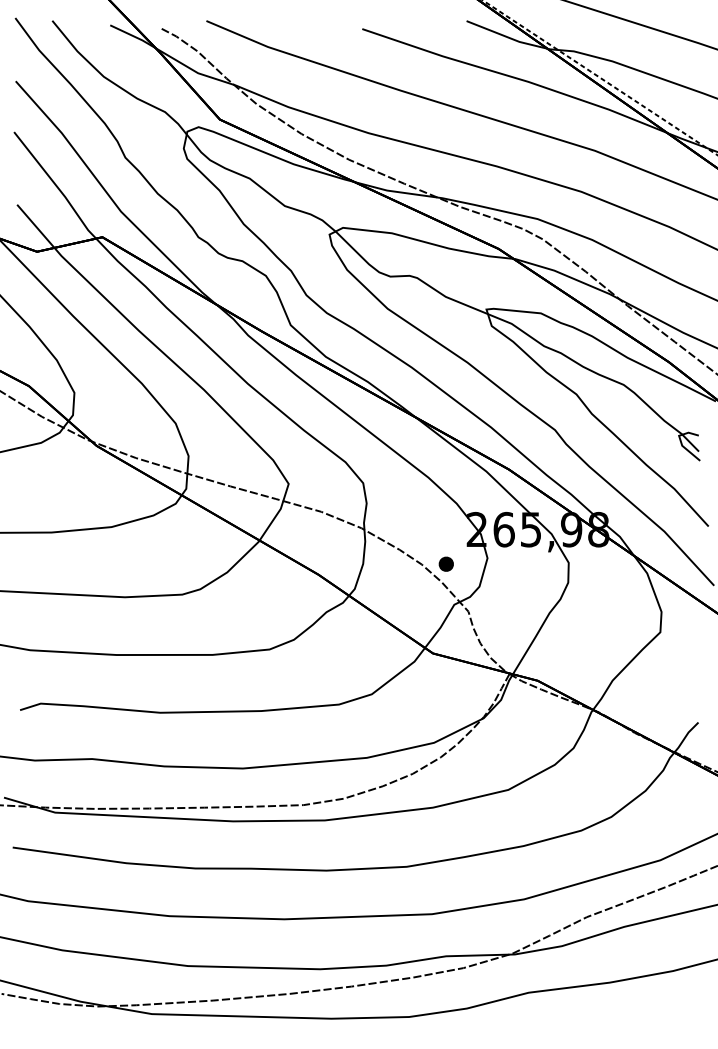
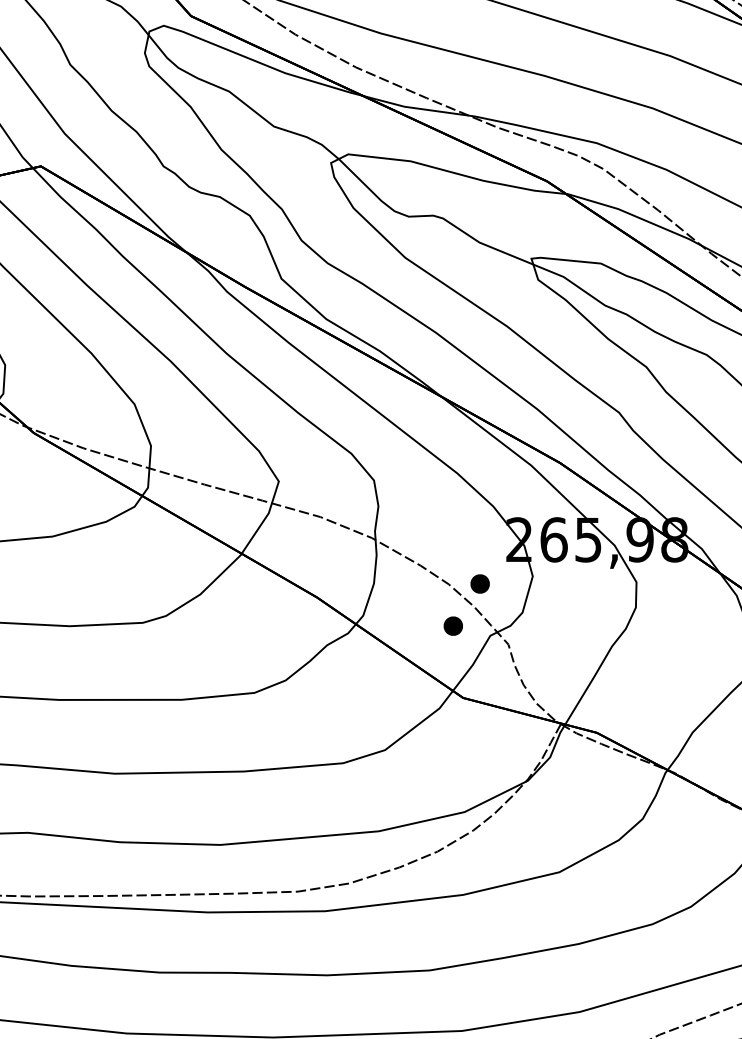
part: (424, 596) -> (452, 625), added

